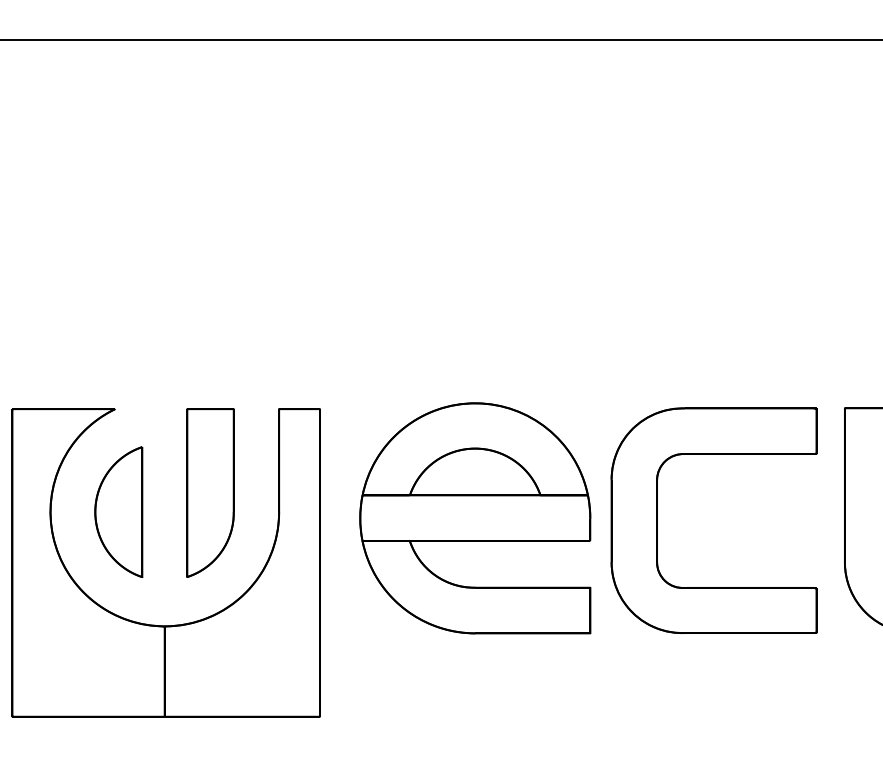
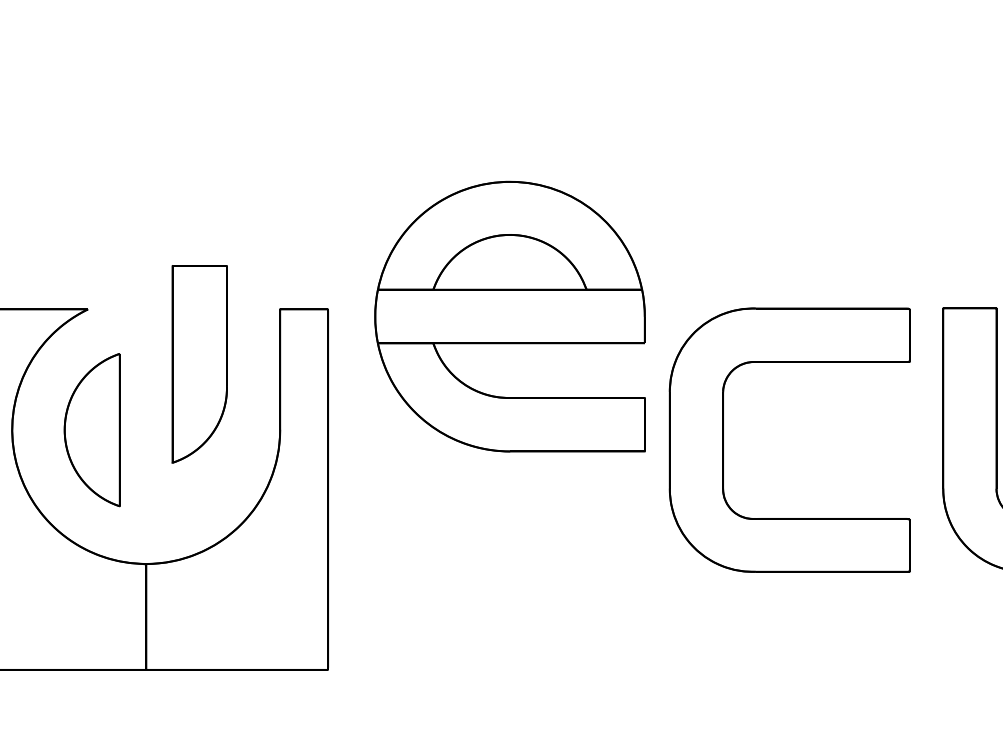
part: (210, 492) -> (199, 363), moved
part: (475, 518) -> (510, 316), moved

